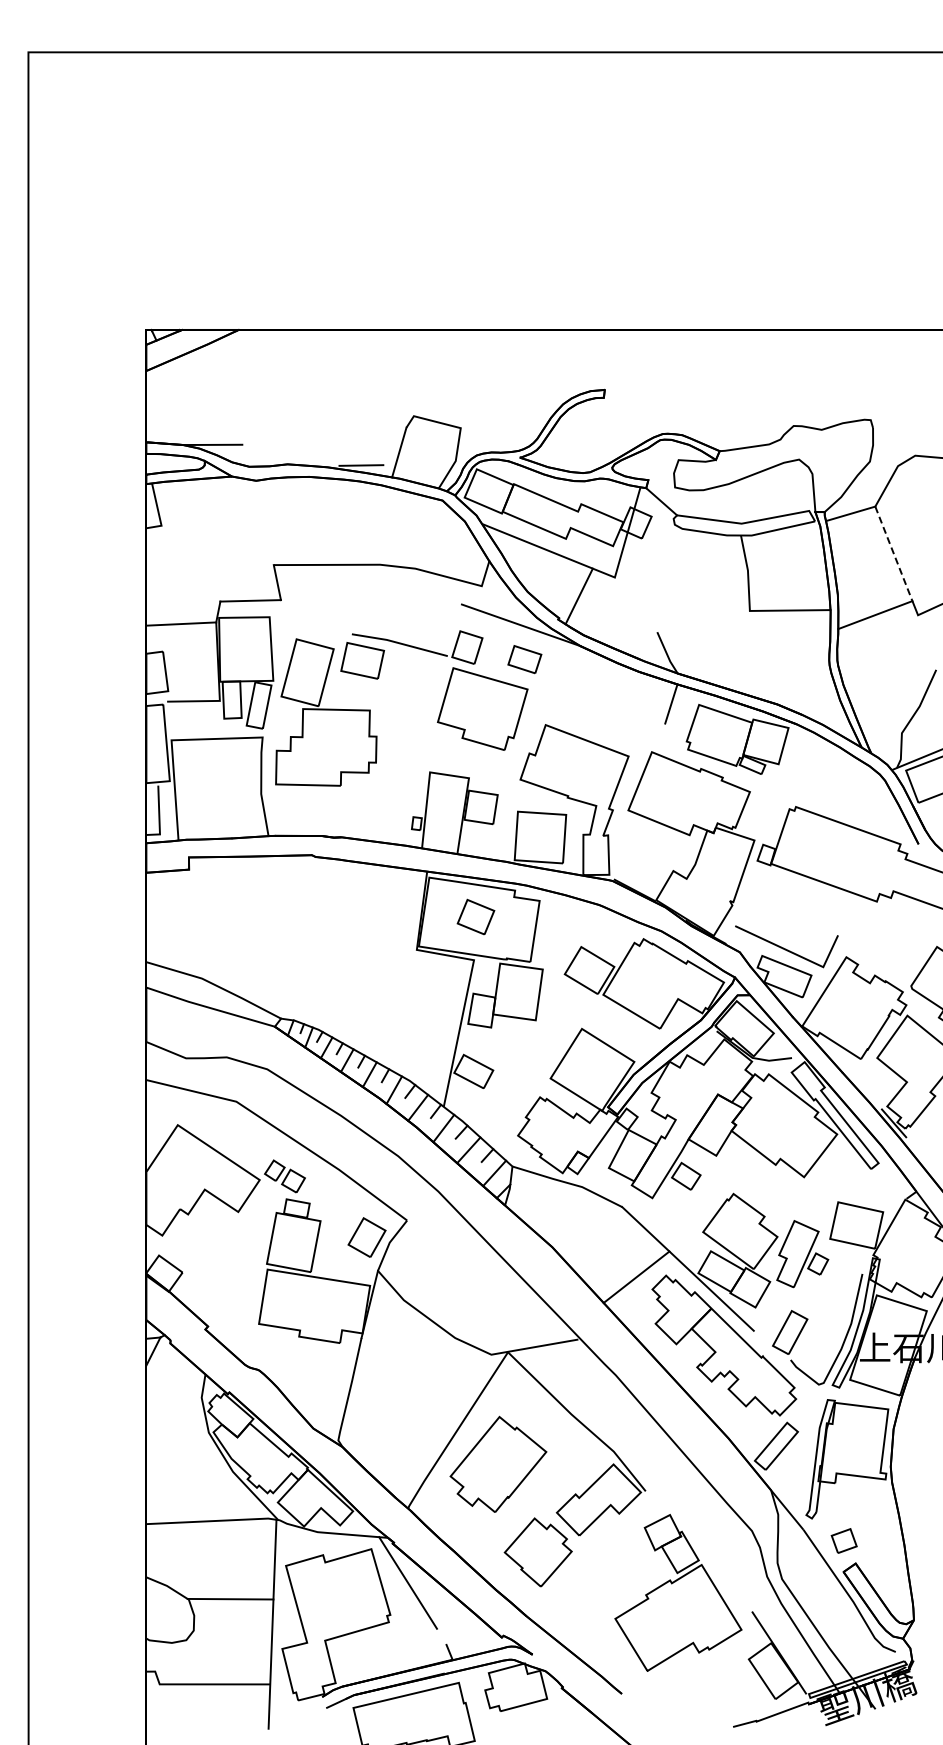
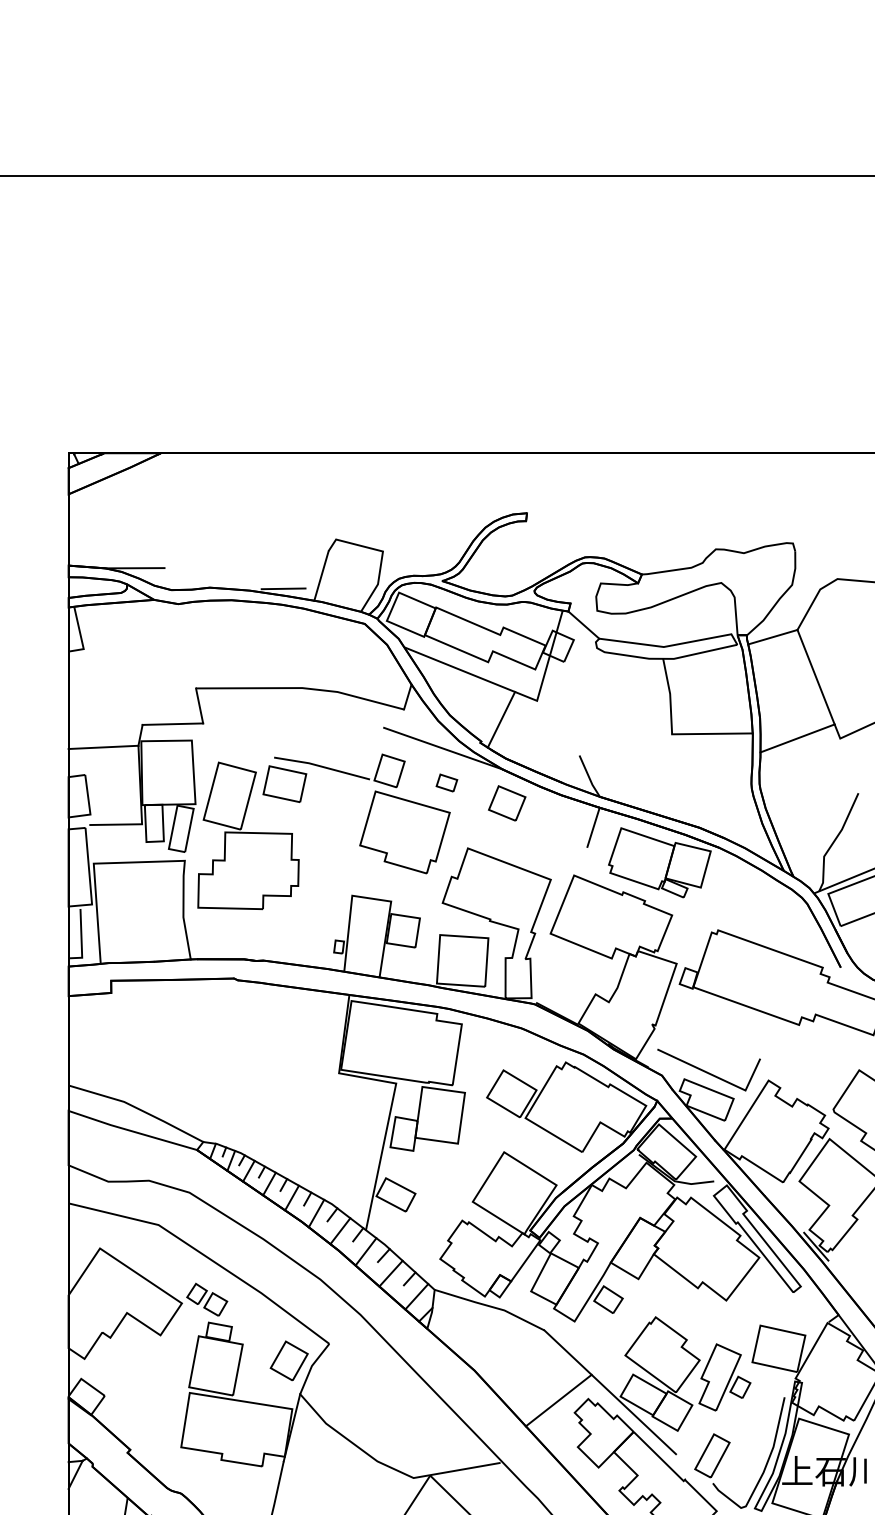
line: (893, 553) -> (815, 676), dashed -> solid
part: (524, 659) -> (446, 782), size x0.62
part: (475, 916) -> (506, 802), moved

